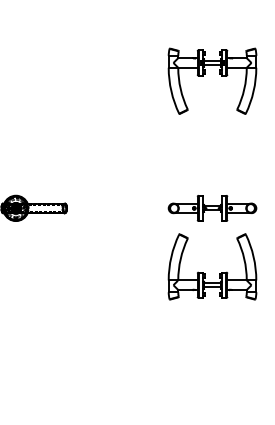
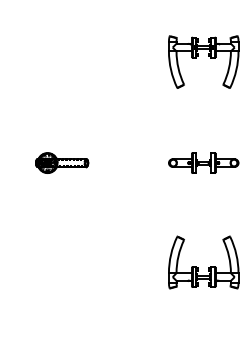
part: (205, 273) -> (198, 267), moved

